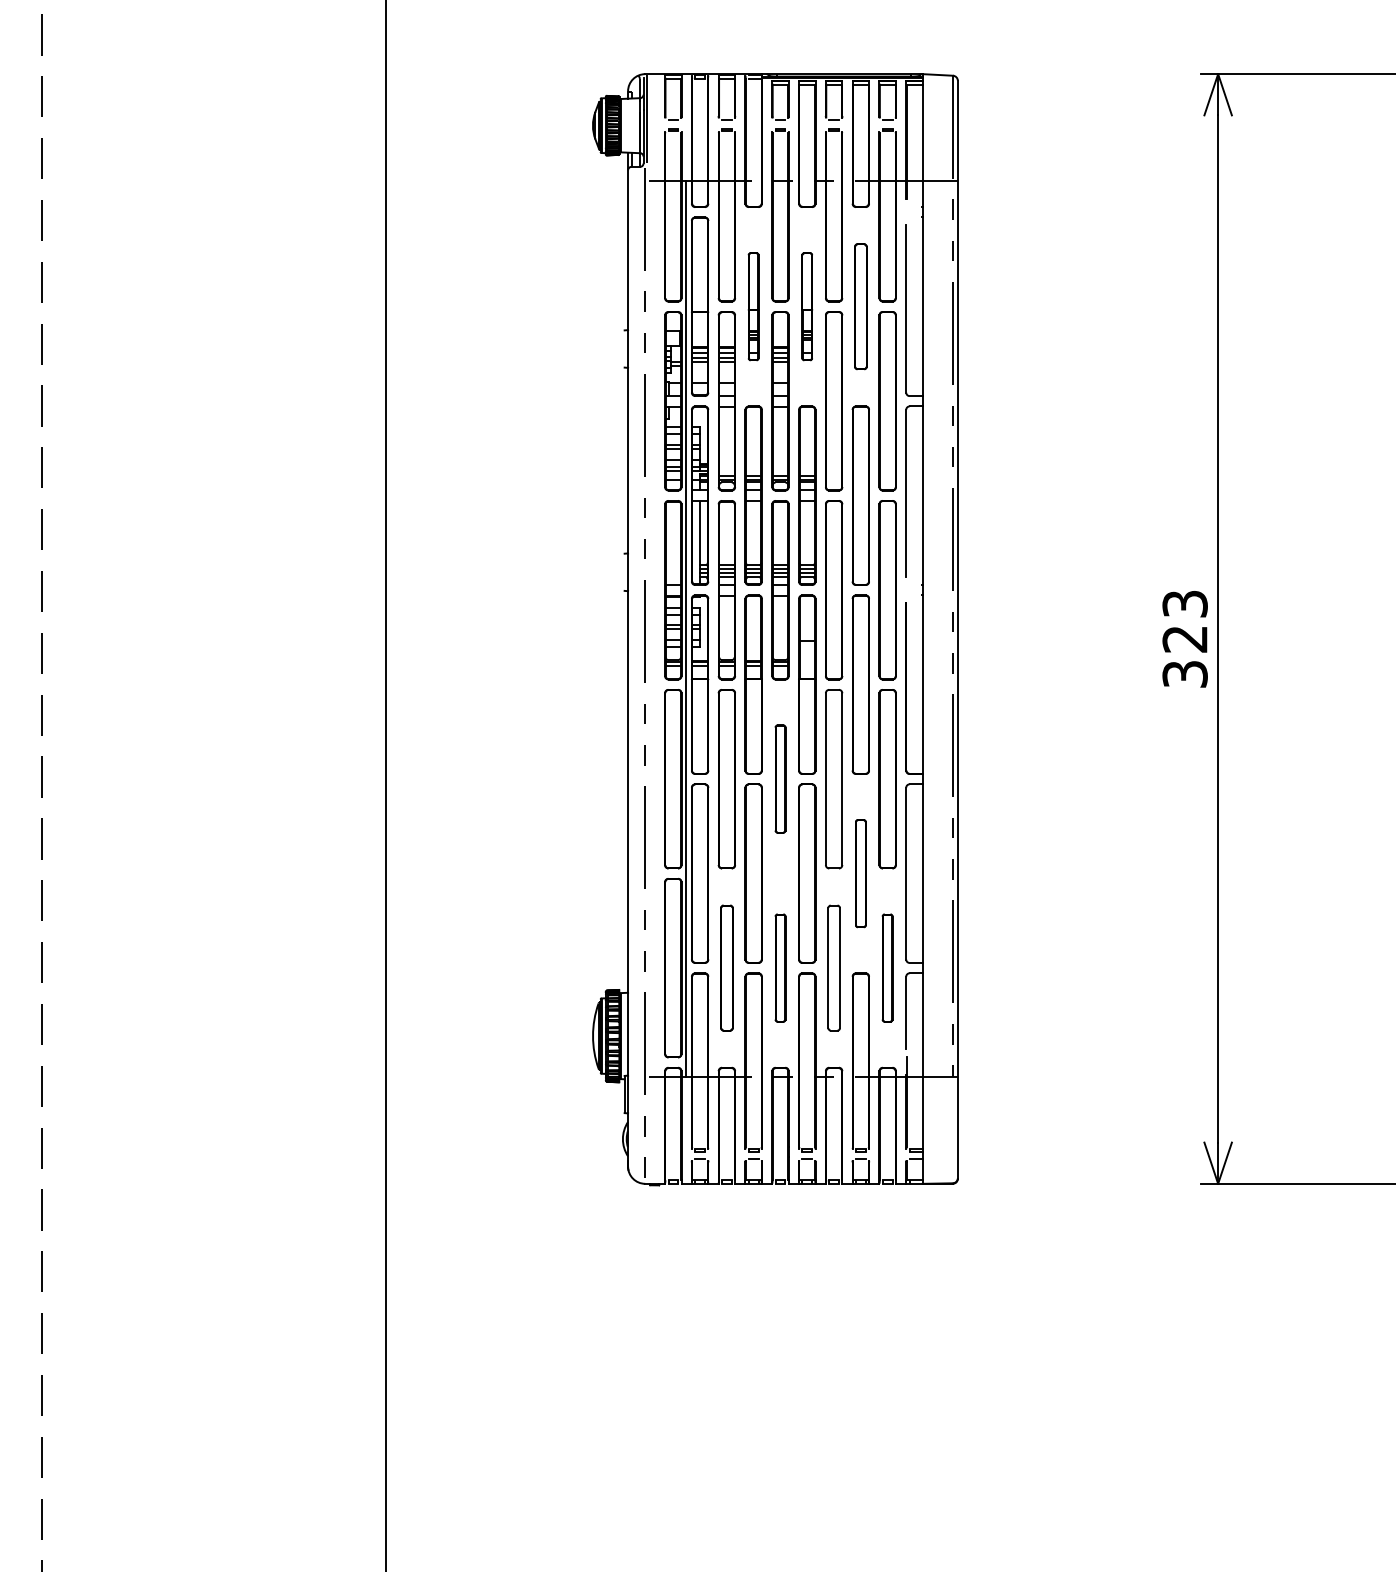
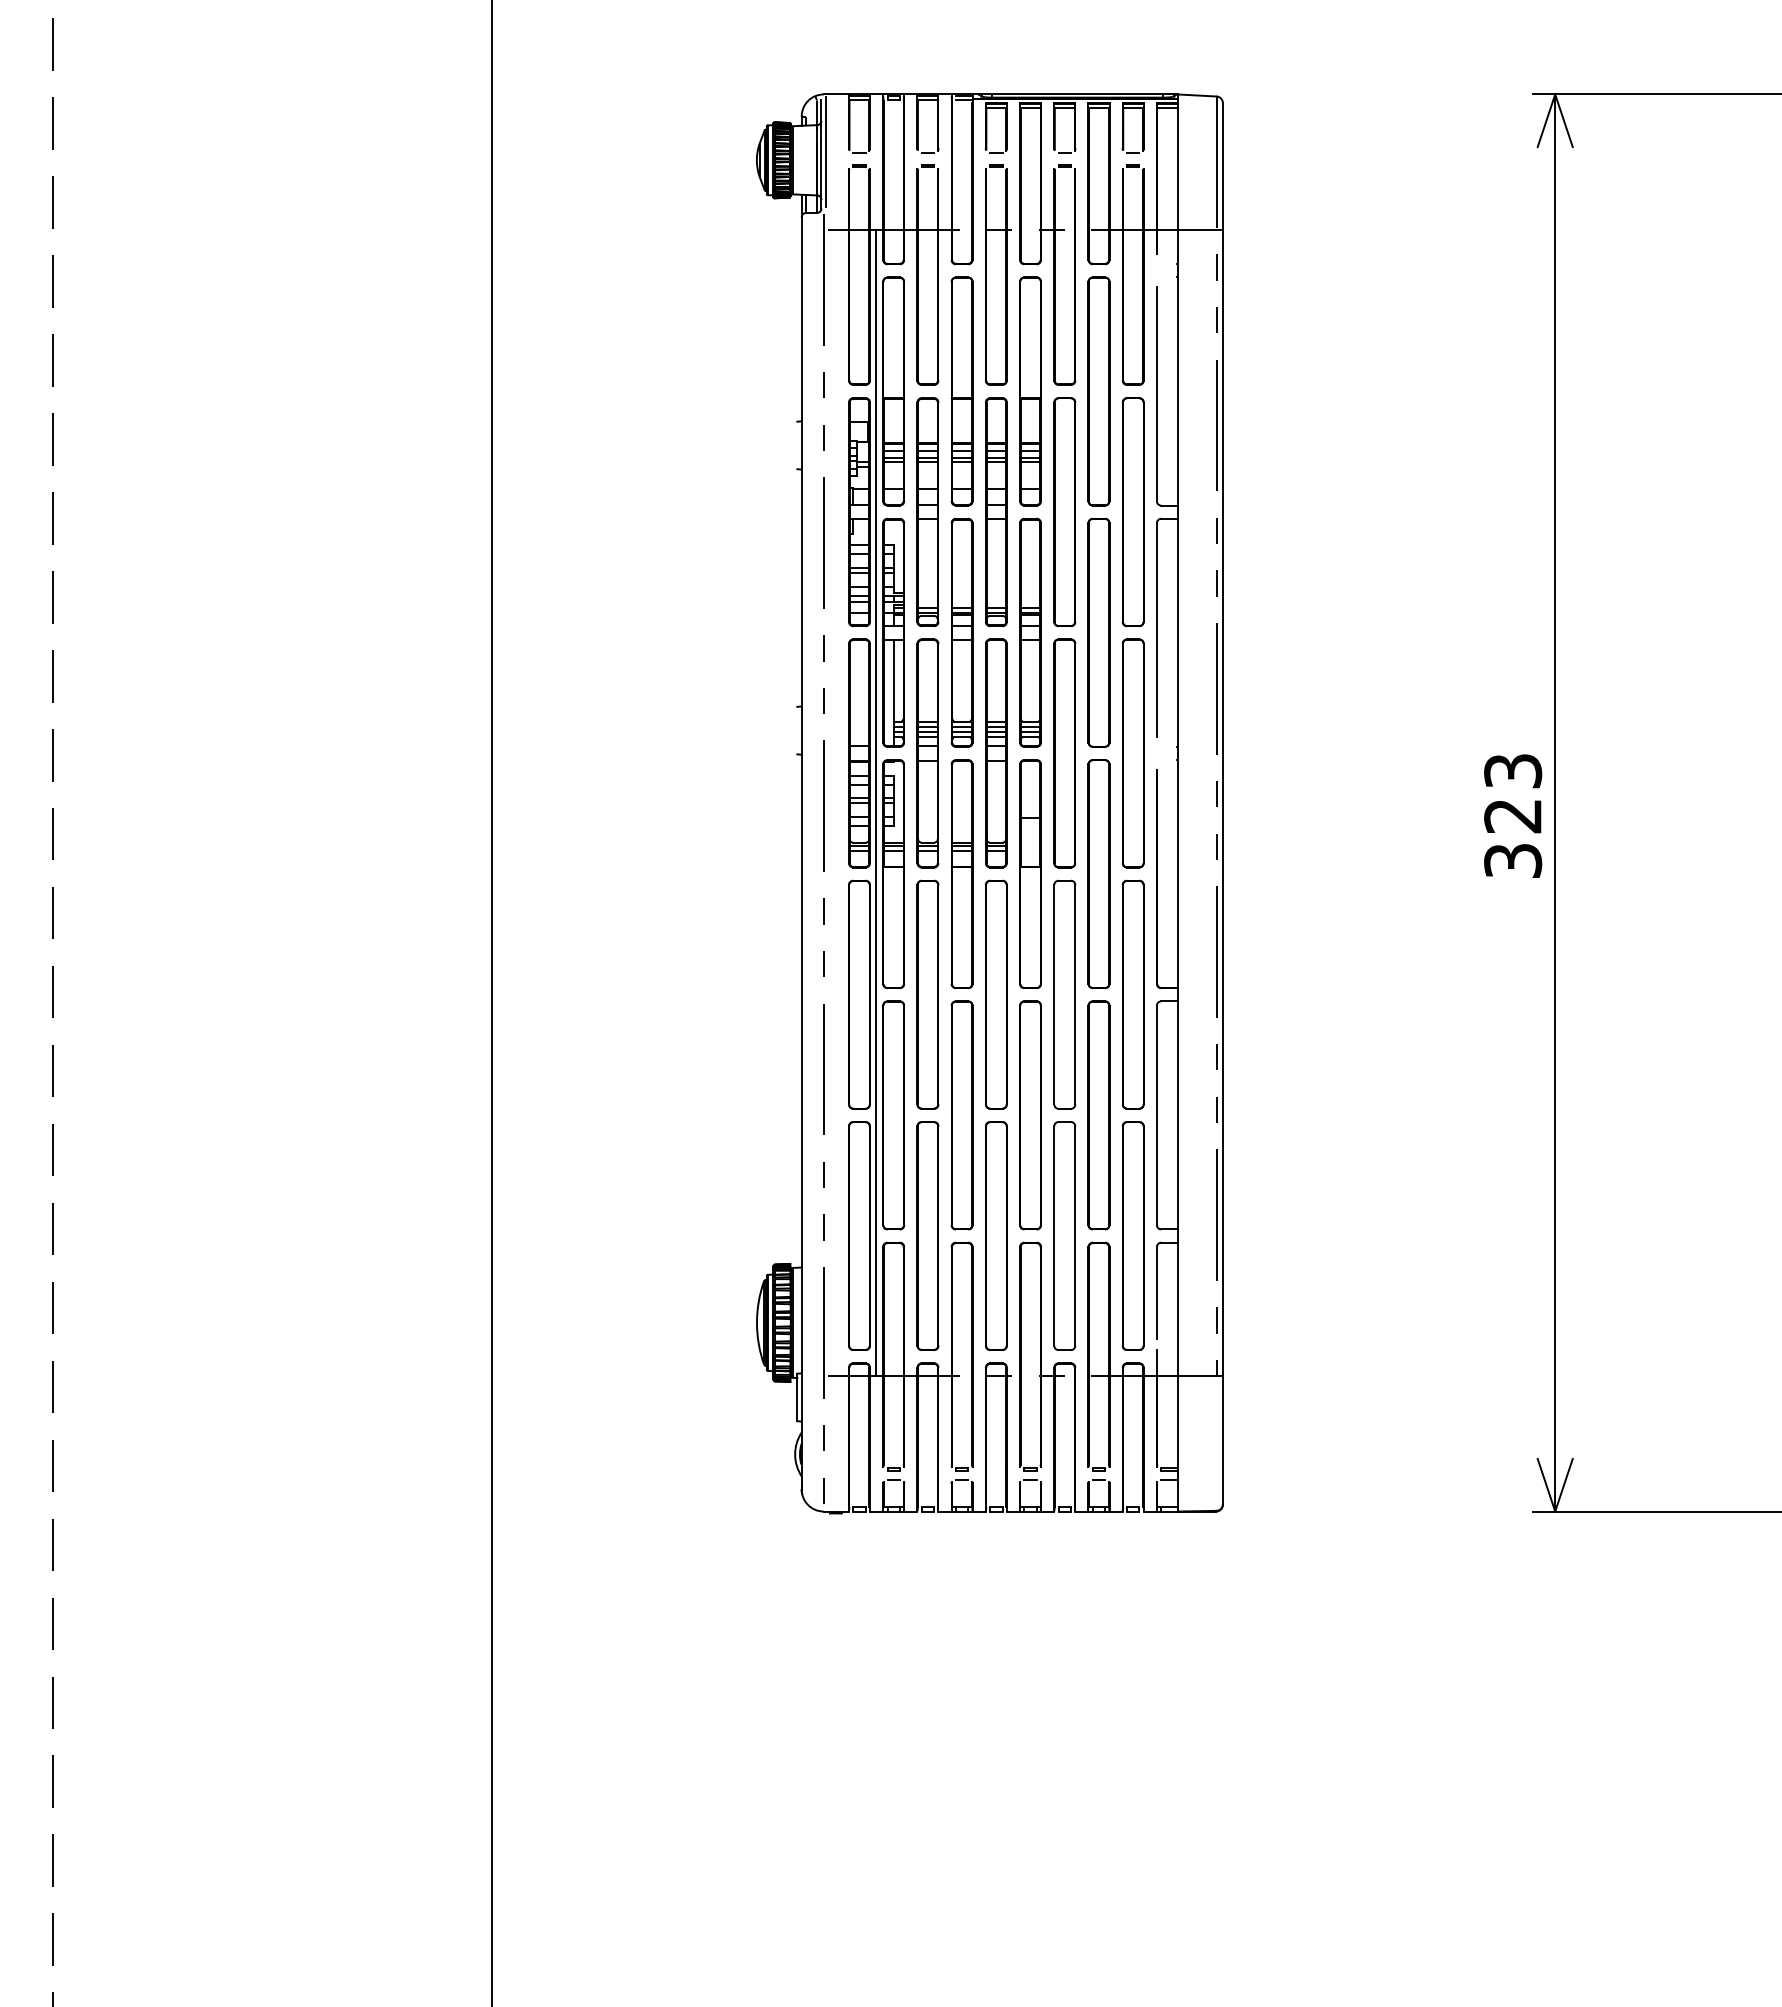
part: (753, 306) -> (961, 391), size x1.67
part: (807, 306) -> (1030, 391), size x1.67
part: (860, 306) -> (1098, 391), size x1.43
part: (780, 778) -> (996, 994), size x1.67
part: (860, 873) -> (1098, 1115), size x1.67
part: (726, 967) -> (927, 1235), size x1.43
part: (780, 967) -> (996, 1235), size x1.67
part: (833, 967) -> (1064, 1235), size x1.43
part: (887, 967) -> (1132, 1235), size x1.67

